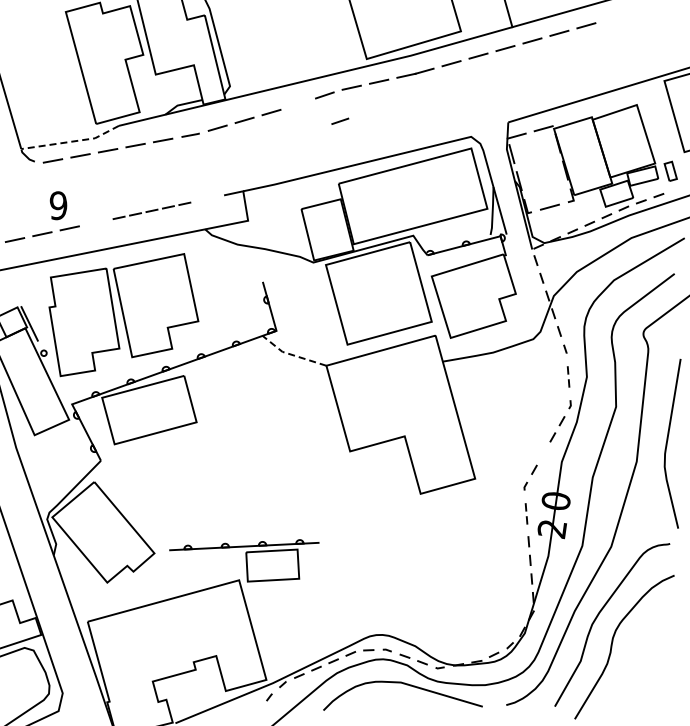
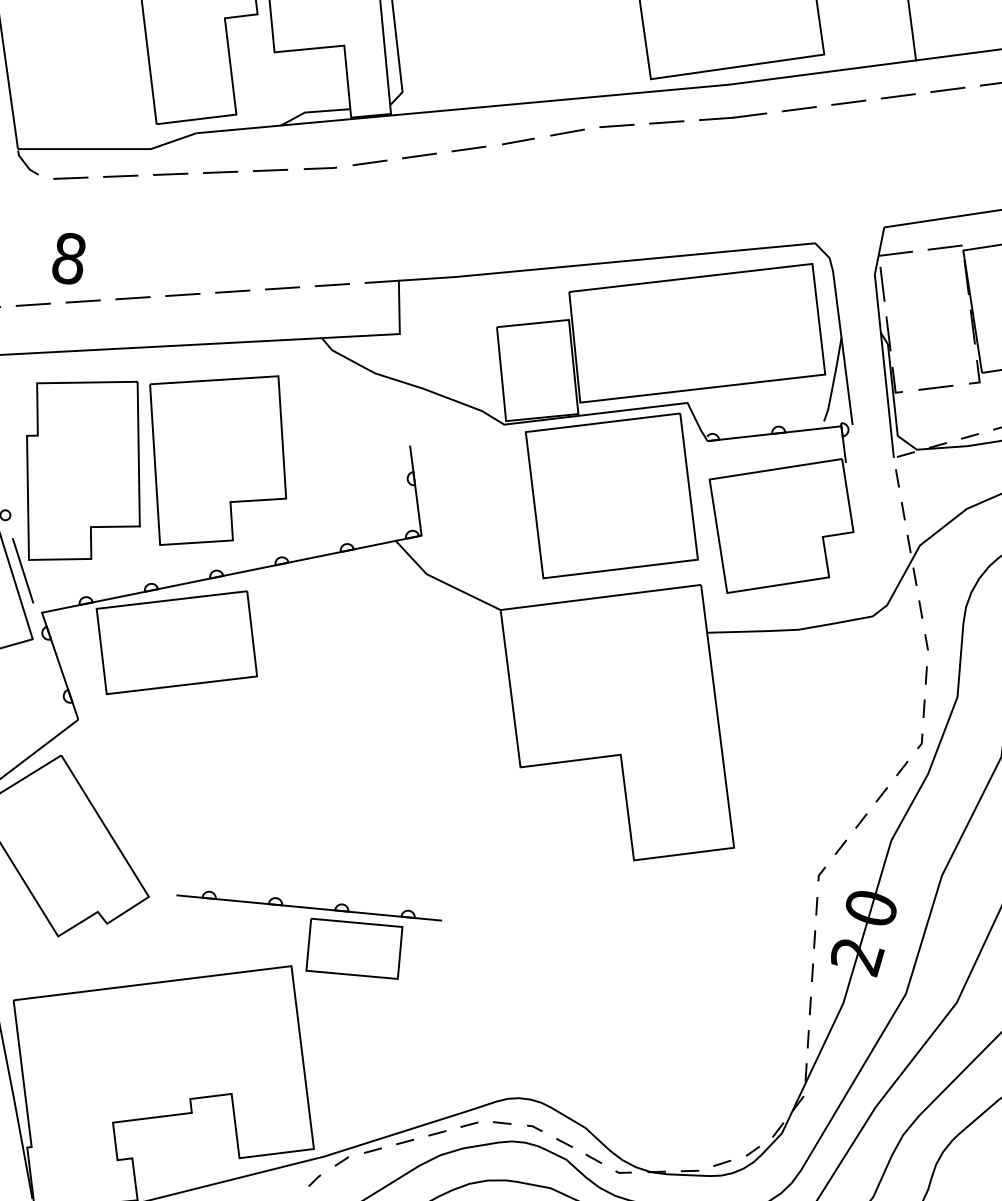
line: (340, 120) -> (518, 140), moved
line: (72, 141) -> (110, 148), dashed -> solid
text: (58, 205) -> (69, 258), 9 -> 8
part: (151, 210) -> (231, 291), size x1.67
line: (291, 354) -> (441, 581), dashed -> solid
part: (568, 376) -> (925, 691), size x1.43
line: (58, 382) -> (23, 570), added
line: (543, 453) -> (861, 820), added
part: (526, 513) -> (815, 922), size x1.43

